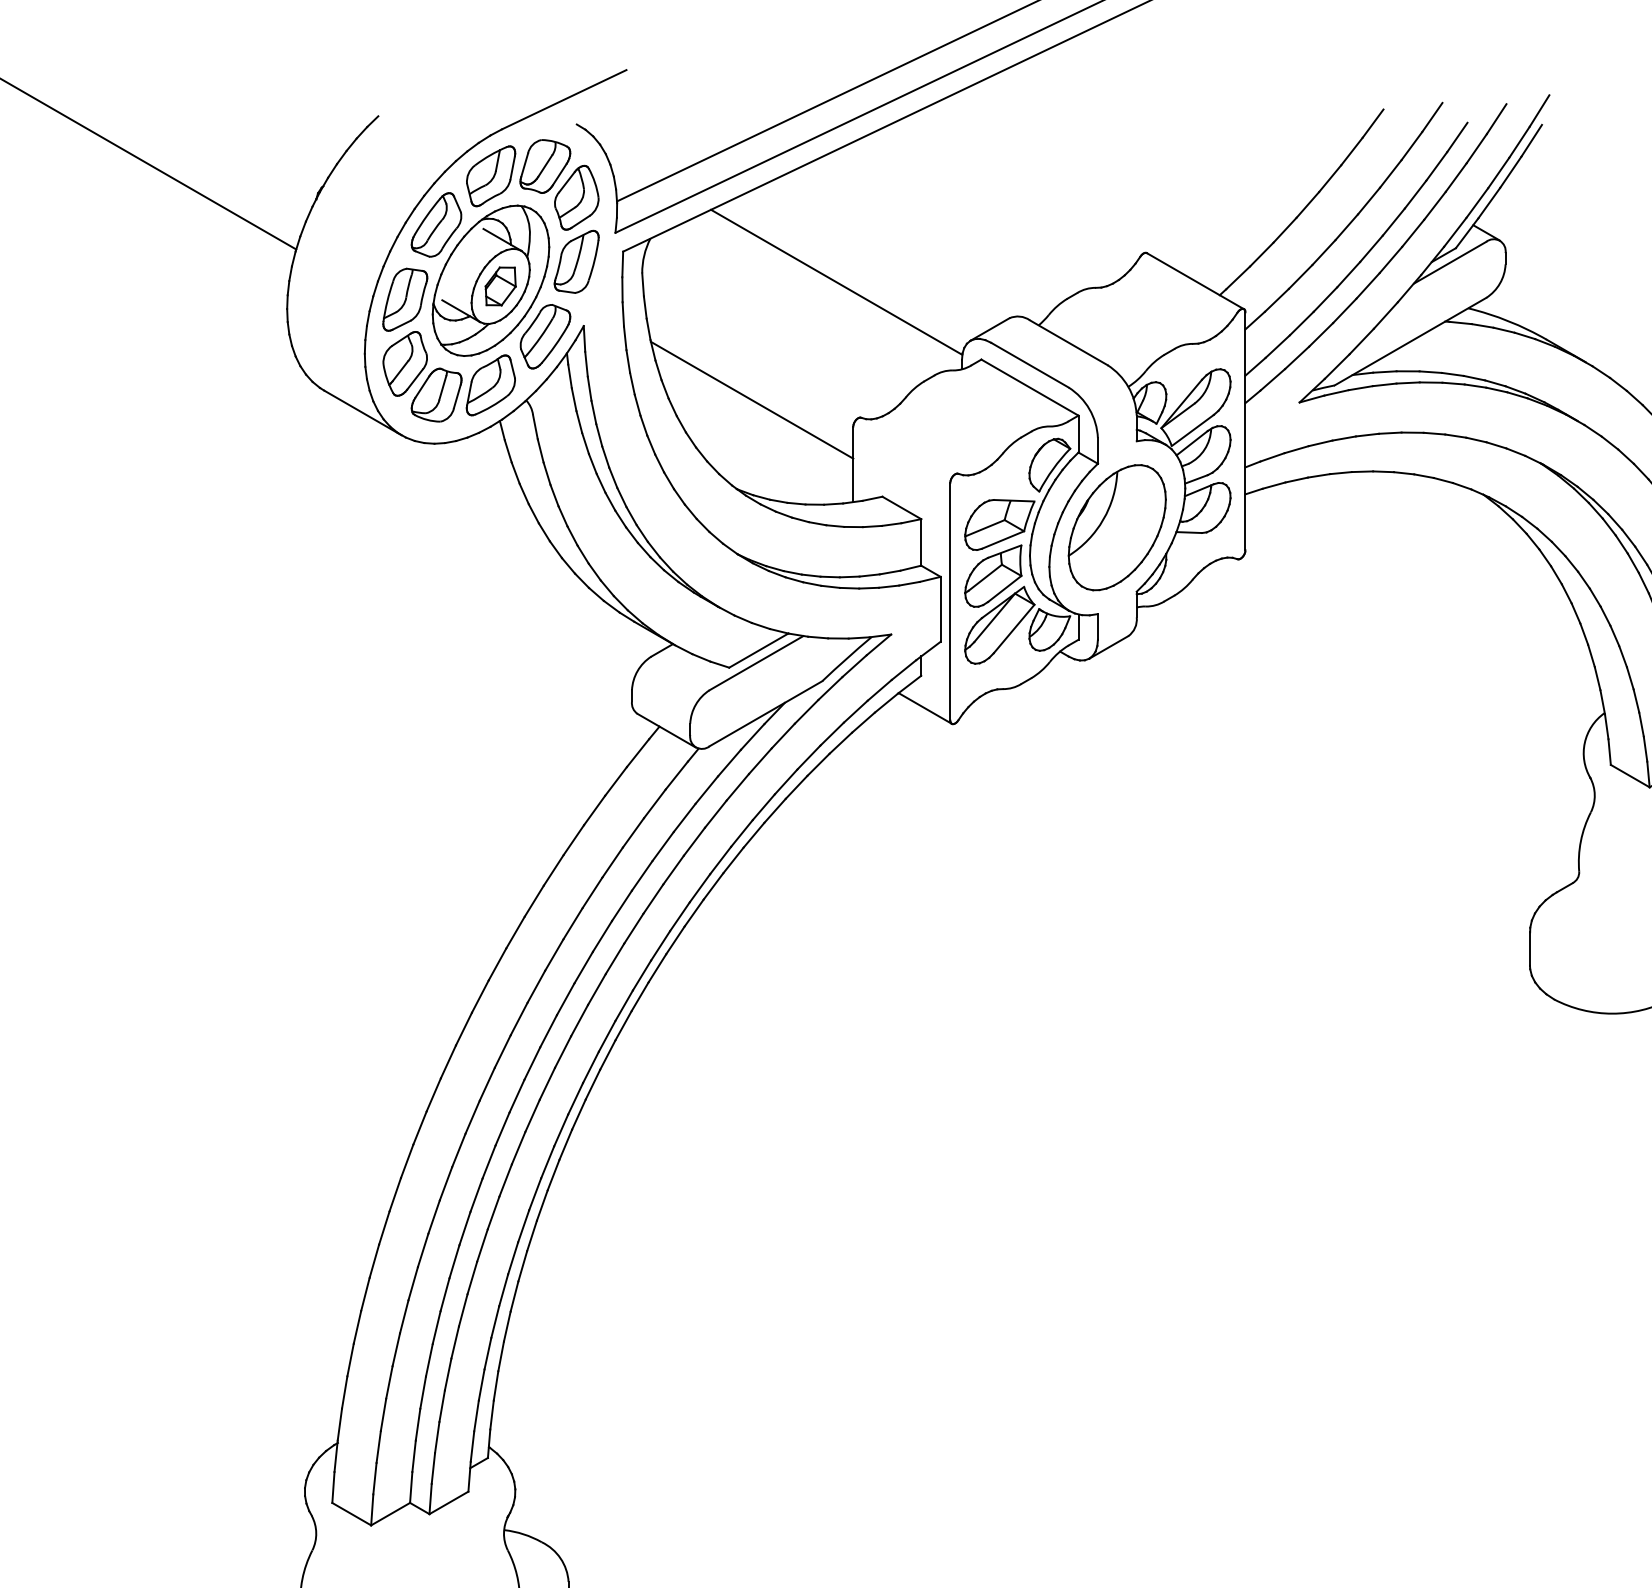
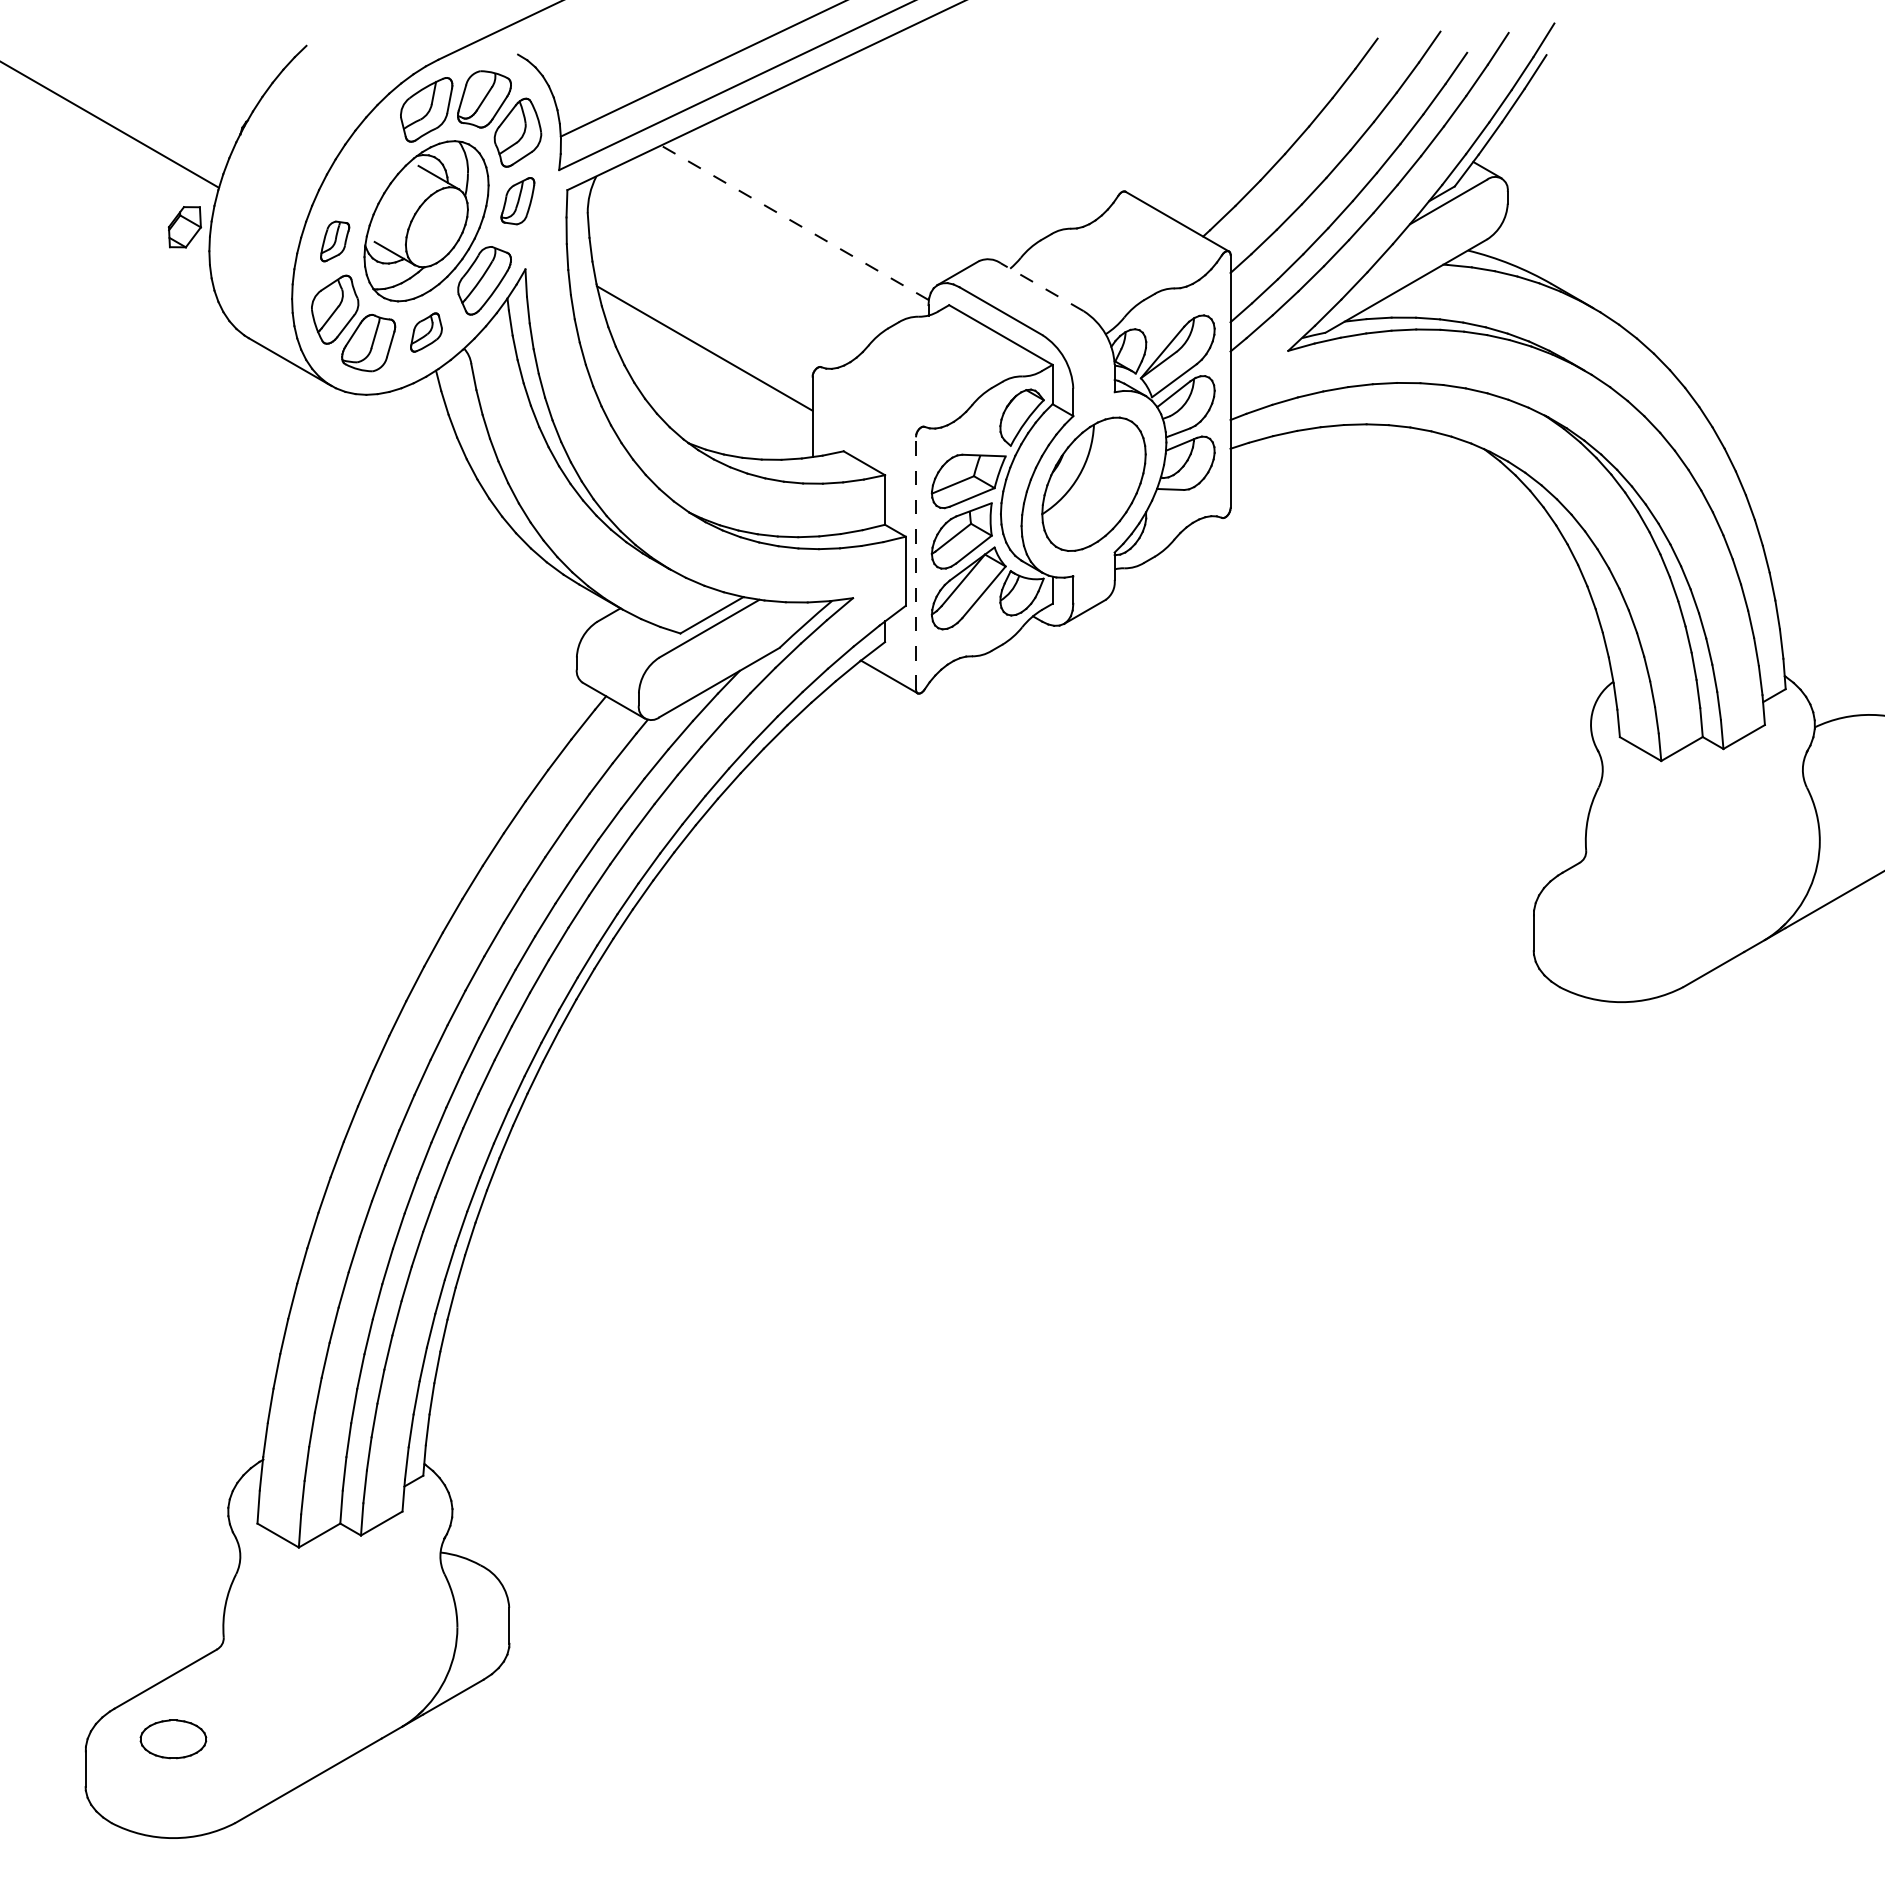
part: (436, 224) -> (368, 161), removed
part: (576, 262) -> (517, 201), size x0.7
line: (836, 282) -> (794, 222), solid -> dashed
part: (500, 286) -> (184, 227), moved
part: (404, 299) -> (334, 241), size x0.6
line: (1068, 343) -> (1042, 287), solid -> dashed
part: (490, 385) -> (426, 332), size x0.6
line: (950, 602) -> (916, 563), solid -> dashed

